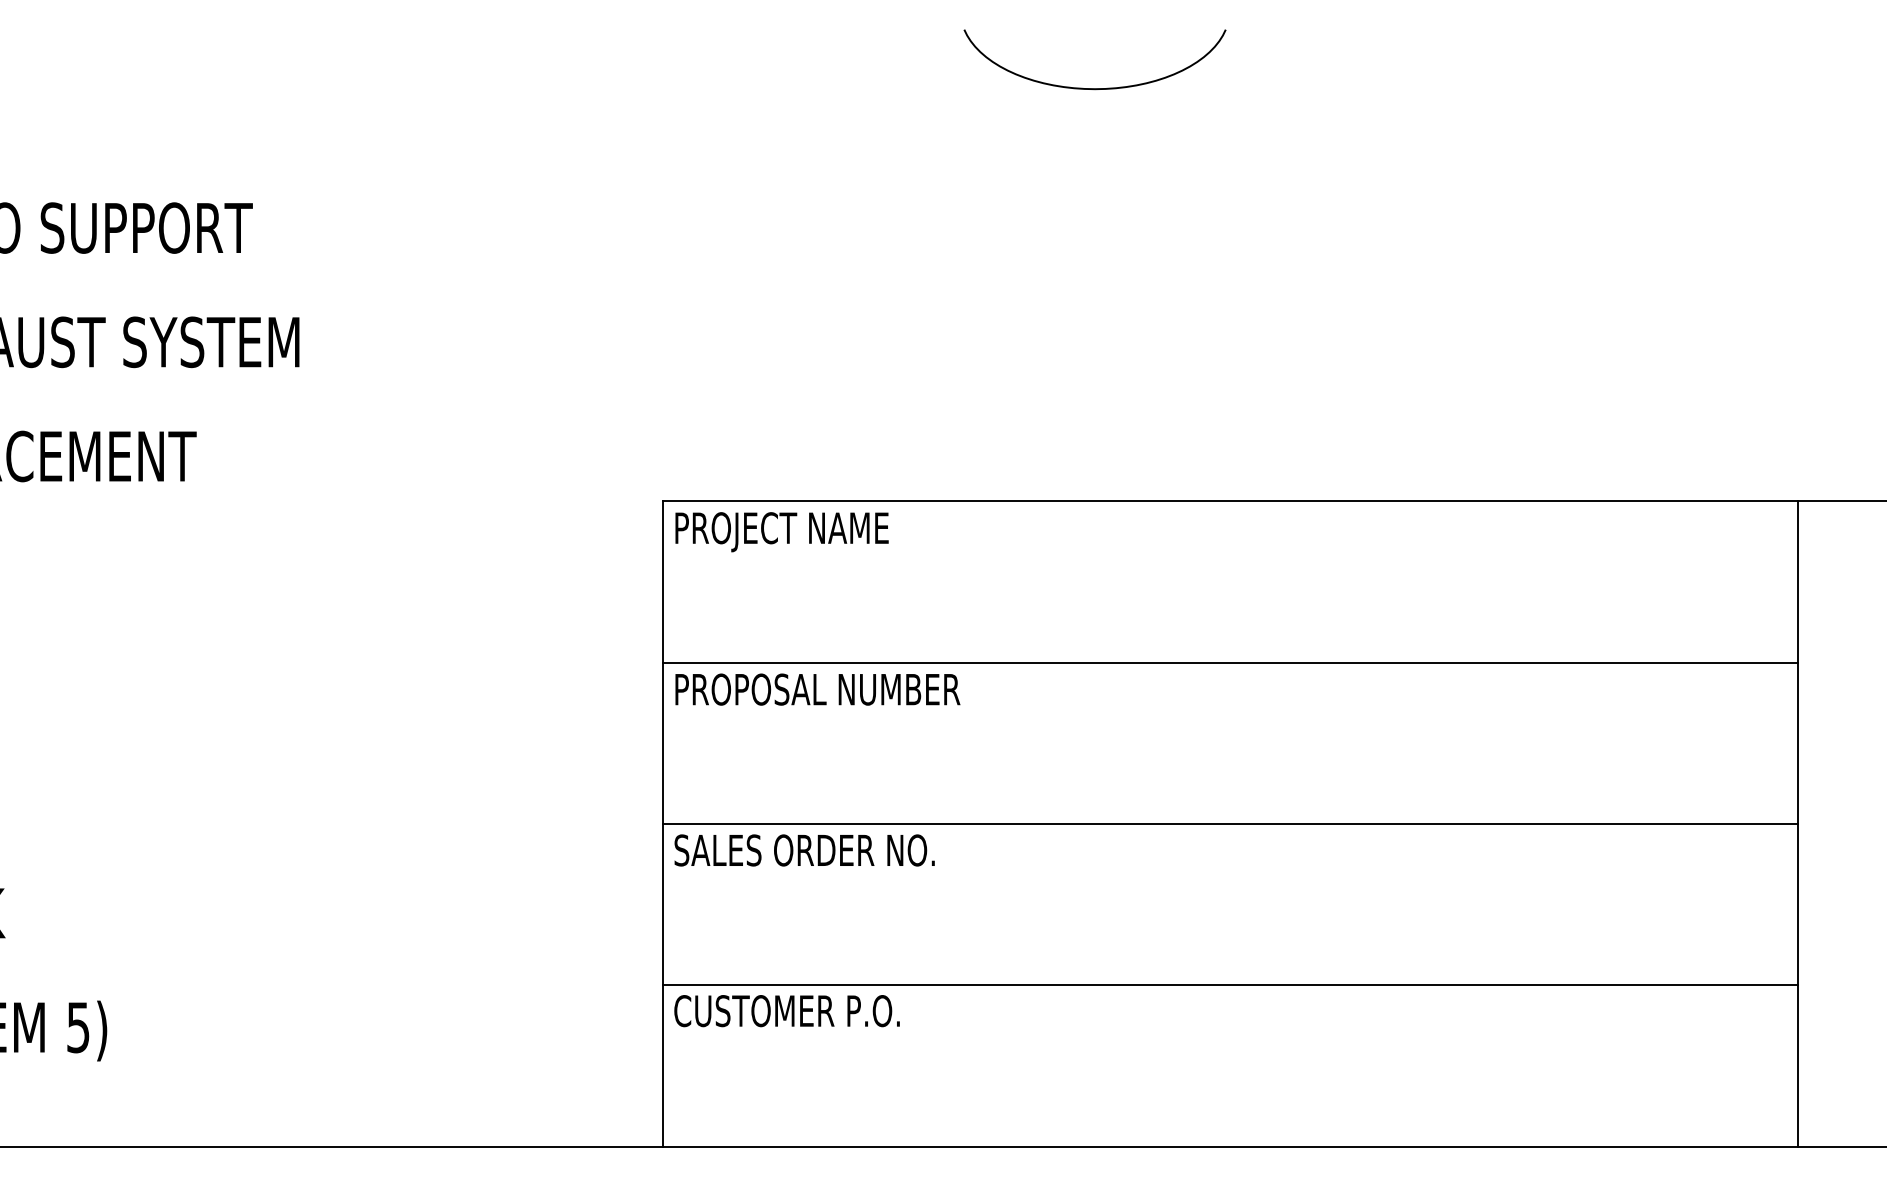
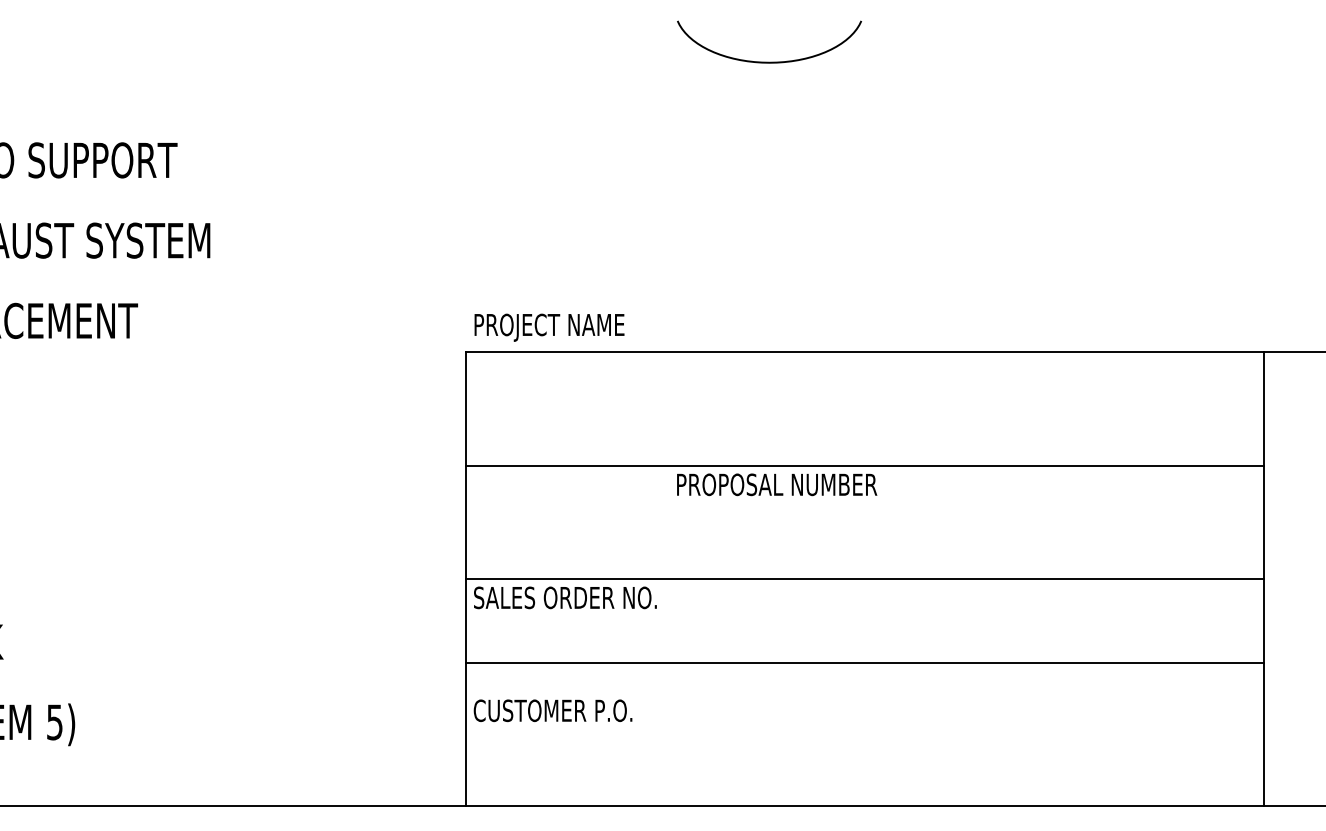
text: (781, 532) -> (549, 327), moved
text: (817, 689) -> (776, 484), moved
line: (1230, 985) -> (864, 663), moved

